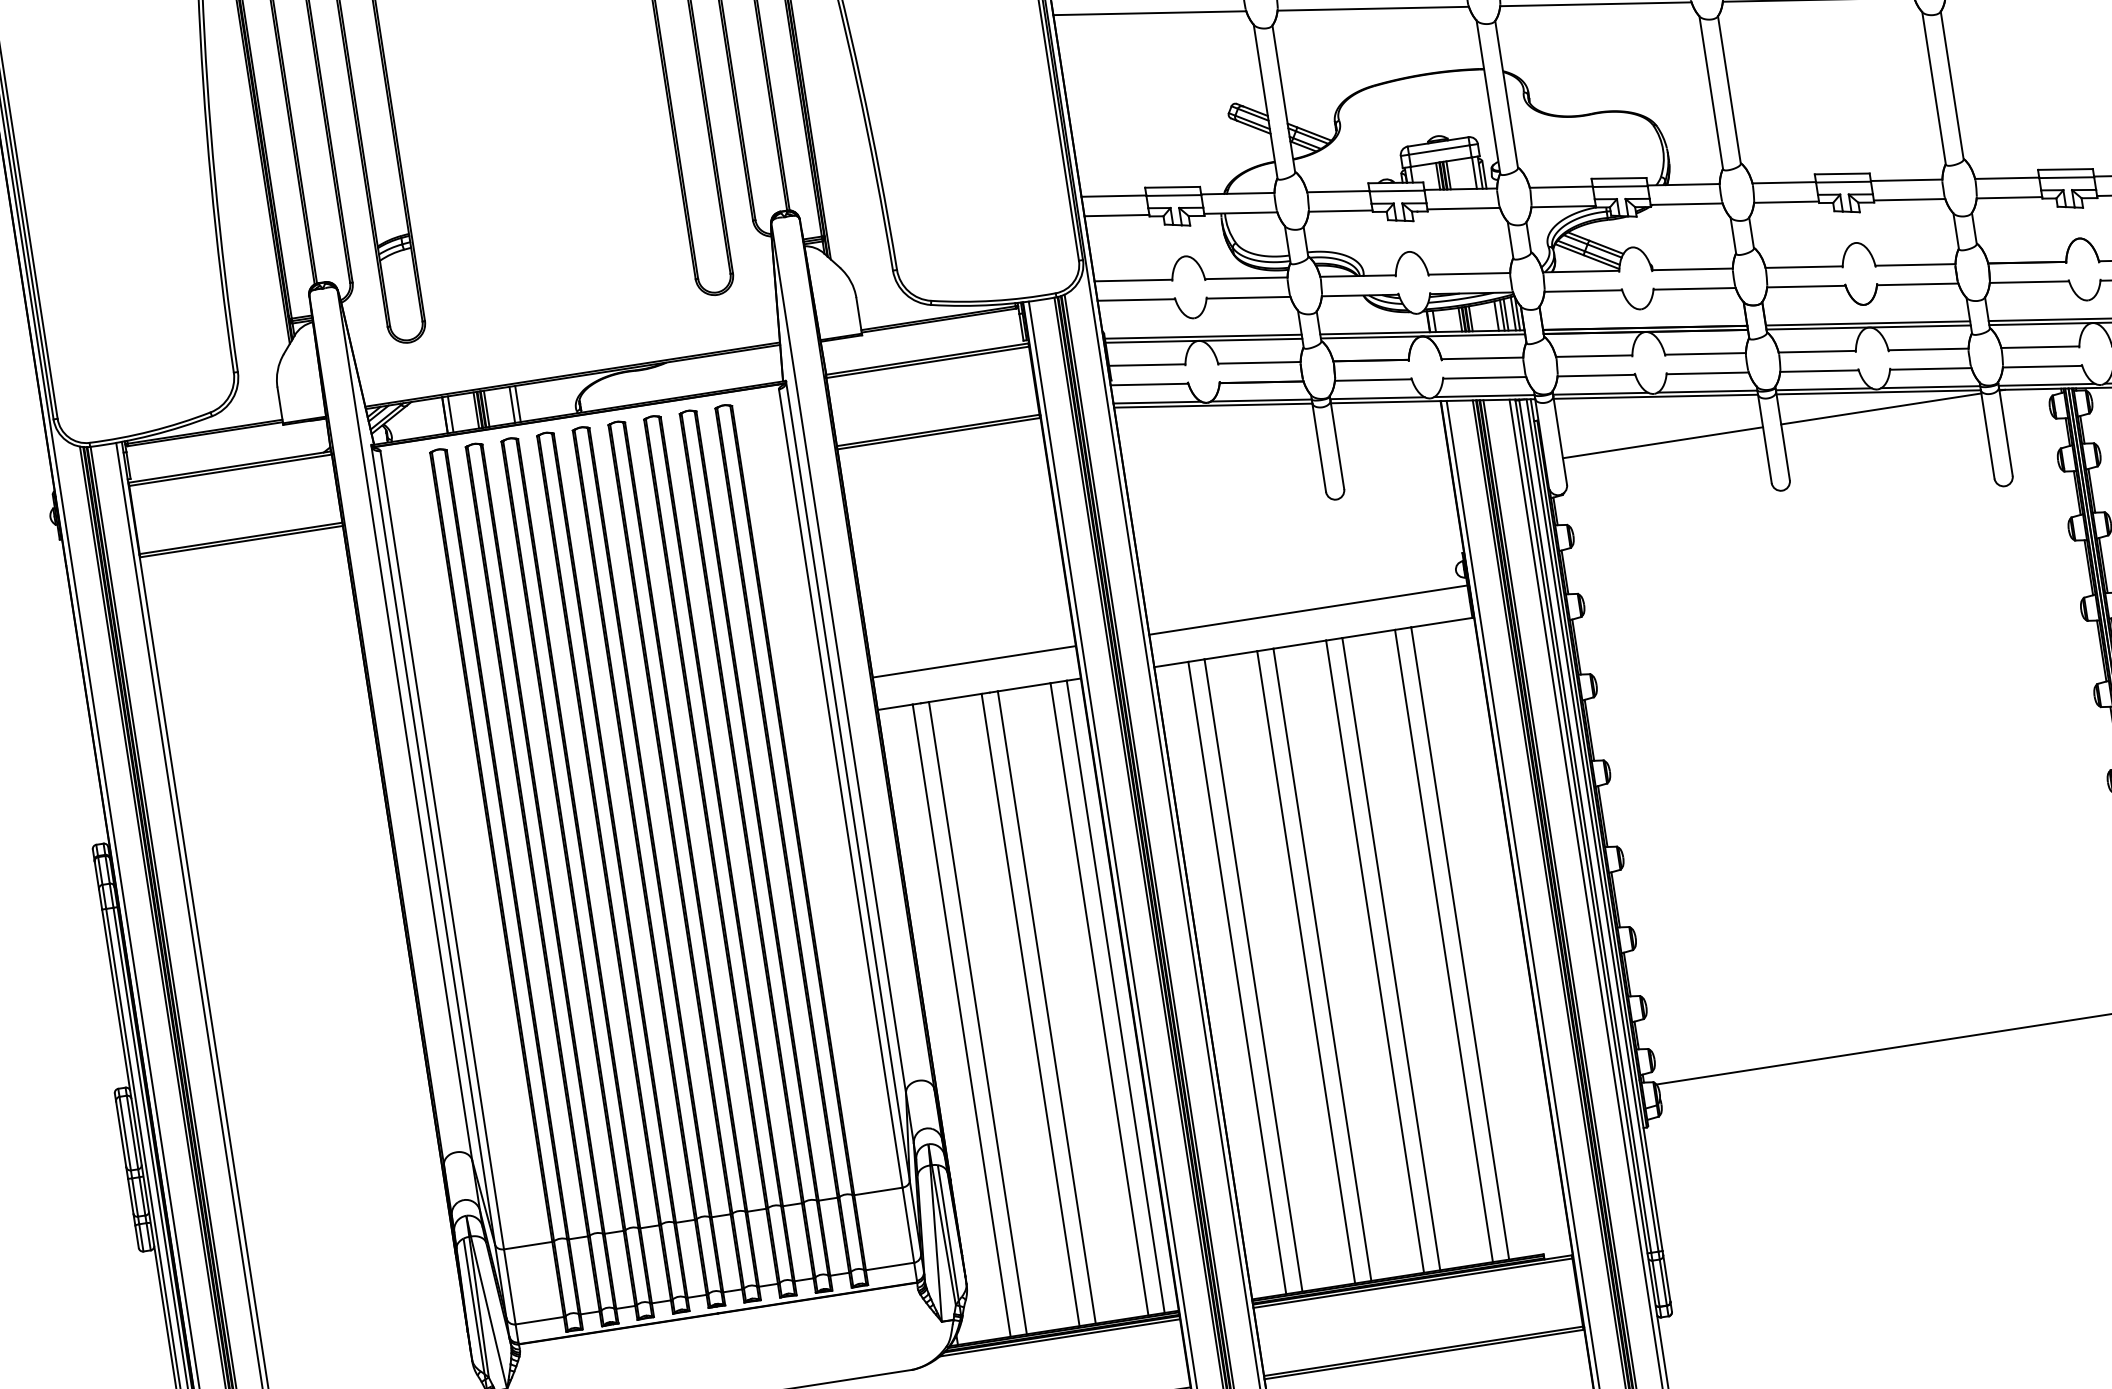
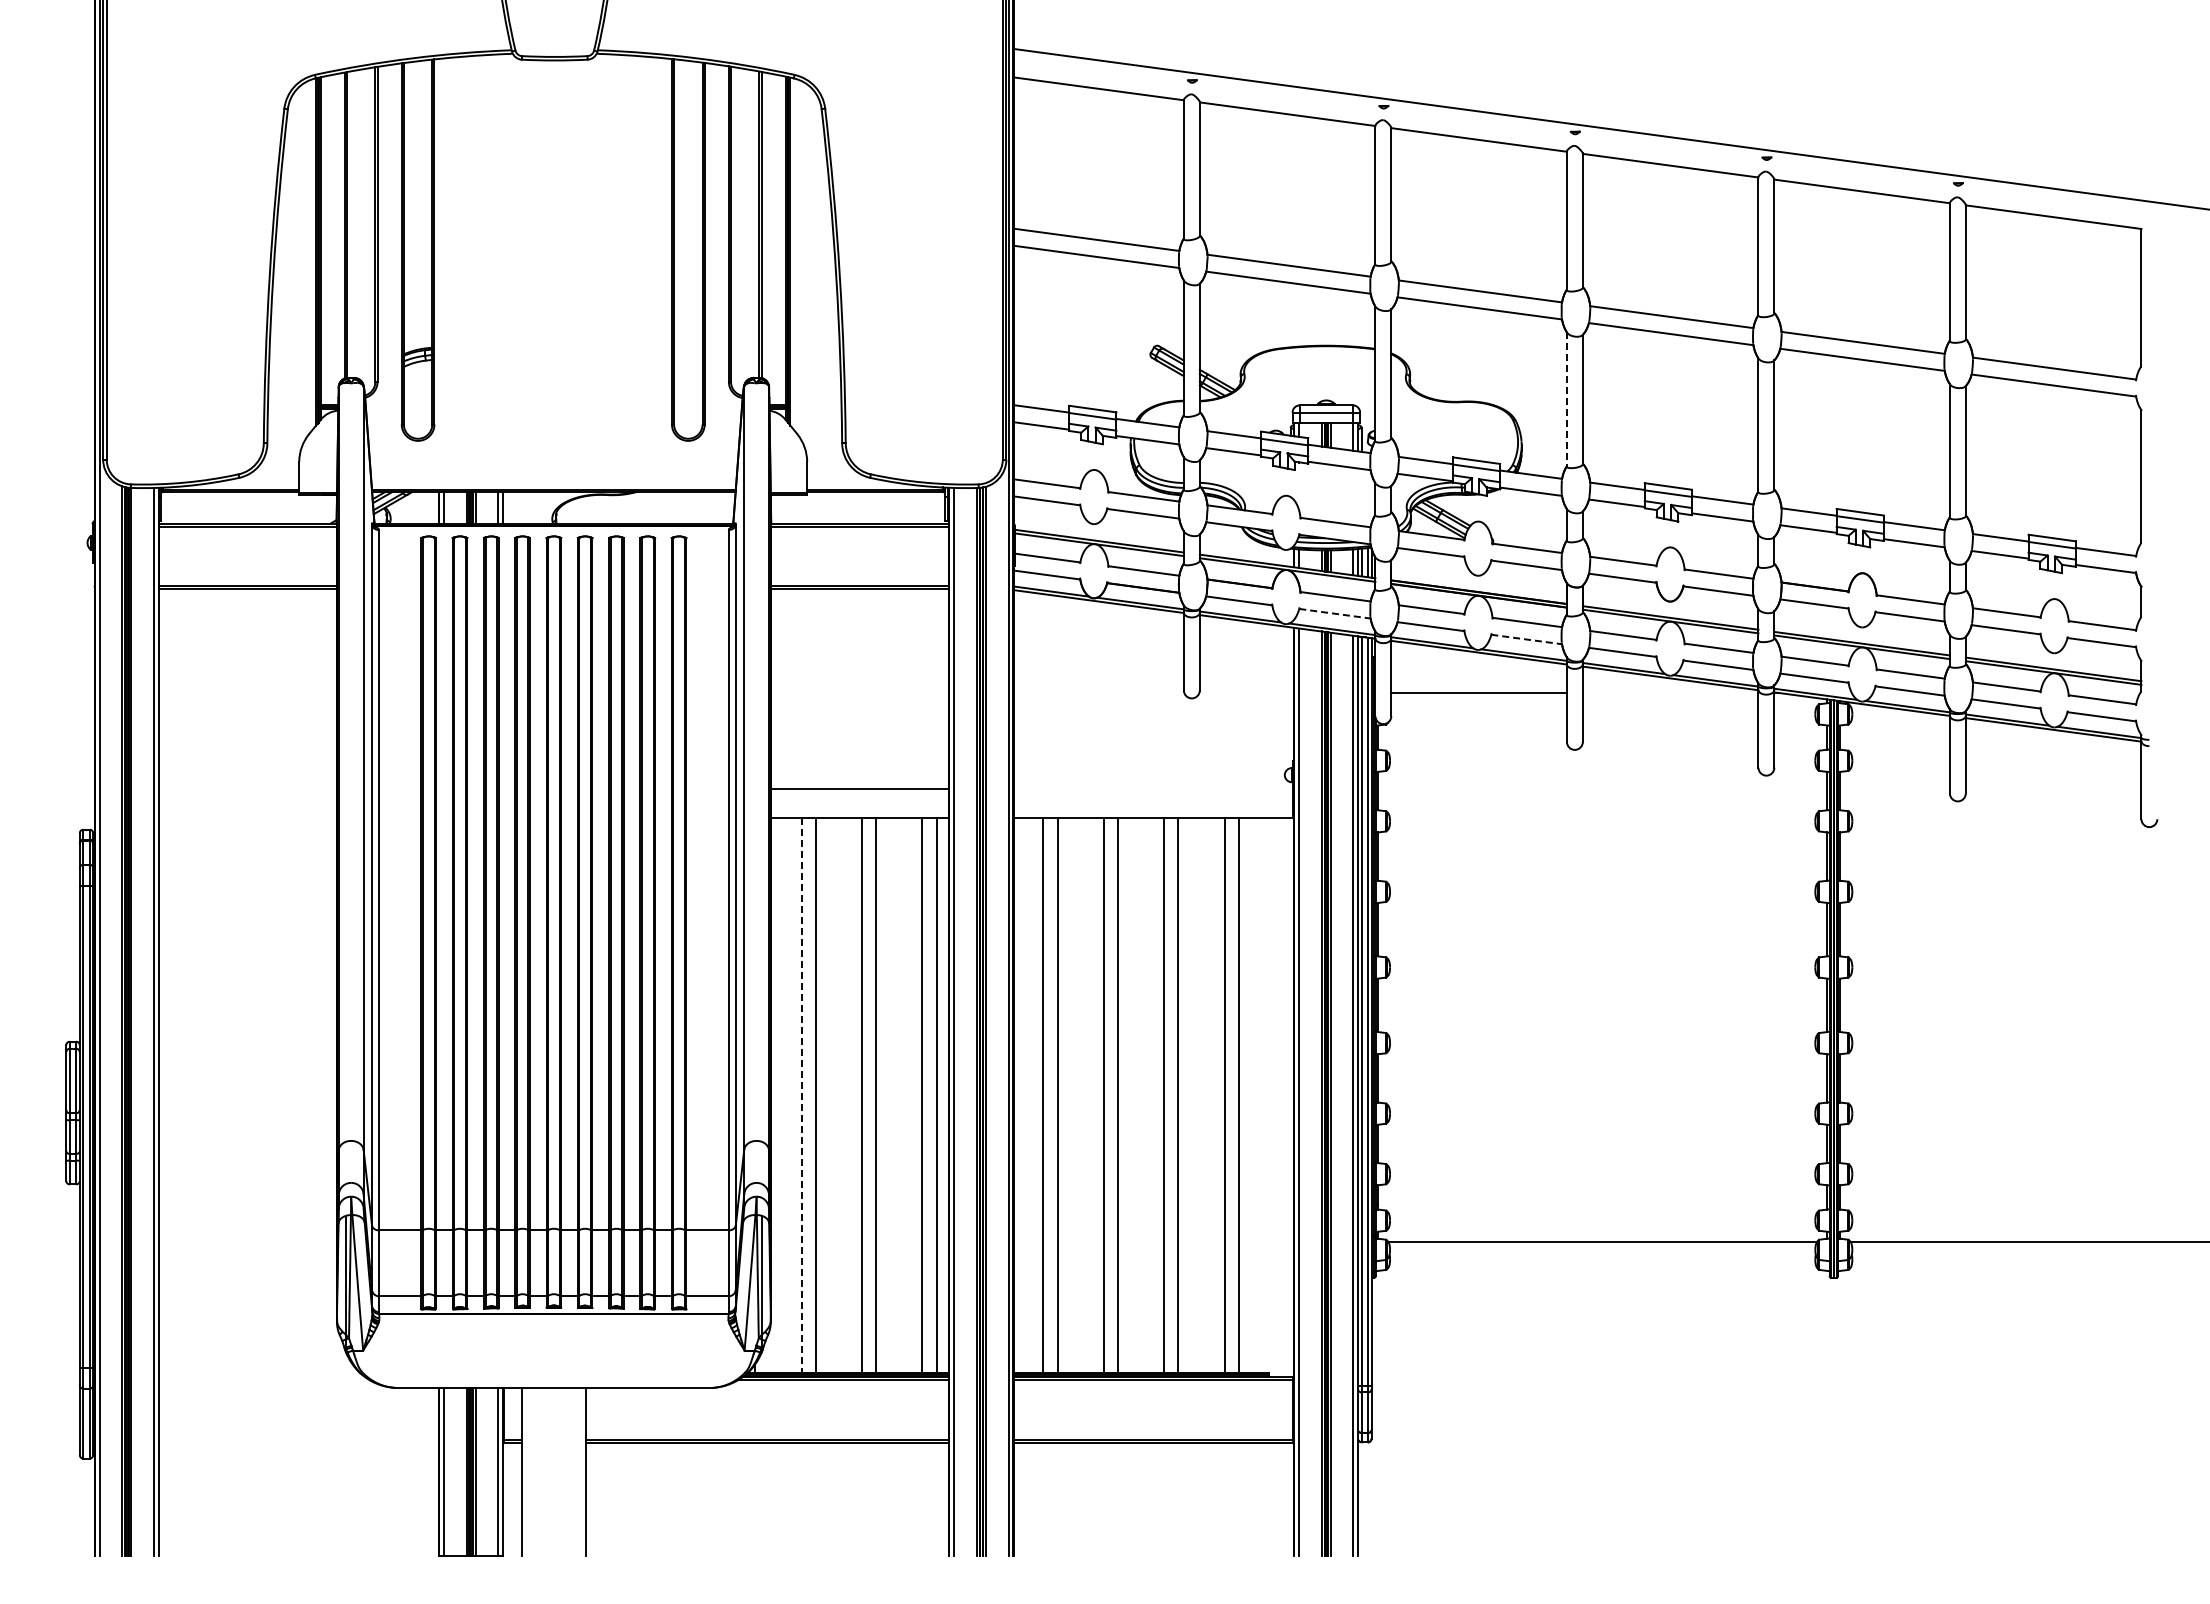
line: (1710, 93) -> (1566, 400), solid -> dashed
line: (1707, 373) -> (1526, 639), solid -> dashed
line: (1484, 377) -> (1334, 613), solid -> dashed
line: (1881, 409) -> (1670, 693), removed
line: (1307, 610) -> (1152, 789), removed
line: (961, 1021) -> (801, 1095), solid -> dashed

